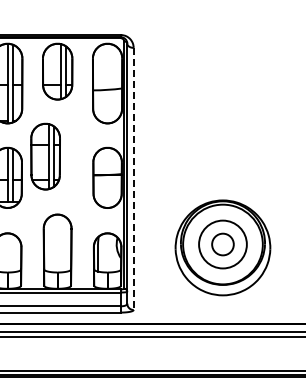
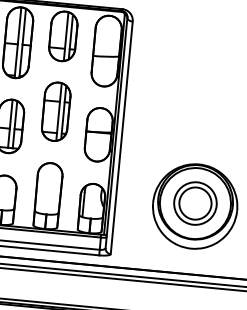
part: (45, 156) -> (56, 111), moved
line: (133, 179) -> (121, 138), dashed -> solid
circle: (222, 244) -> (195, 203), size x1.67

